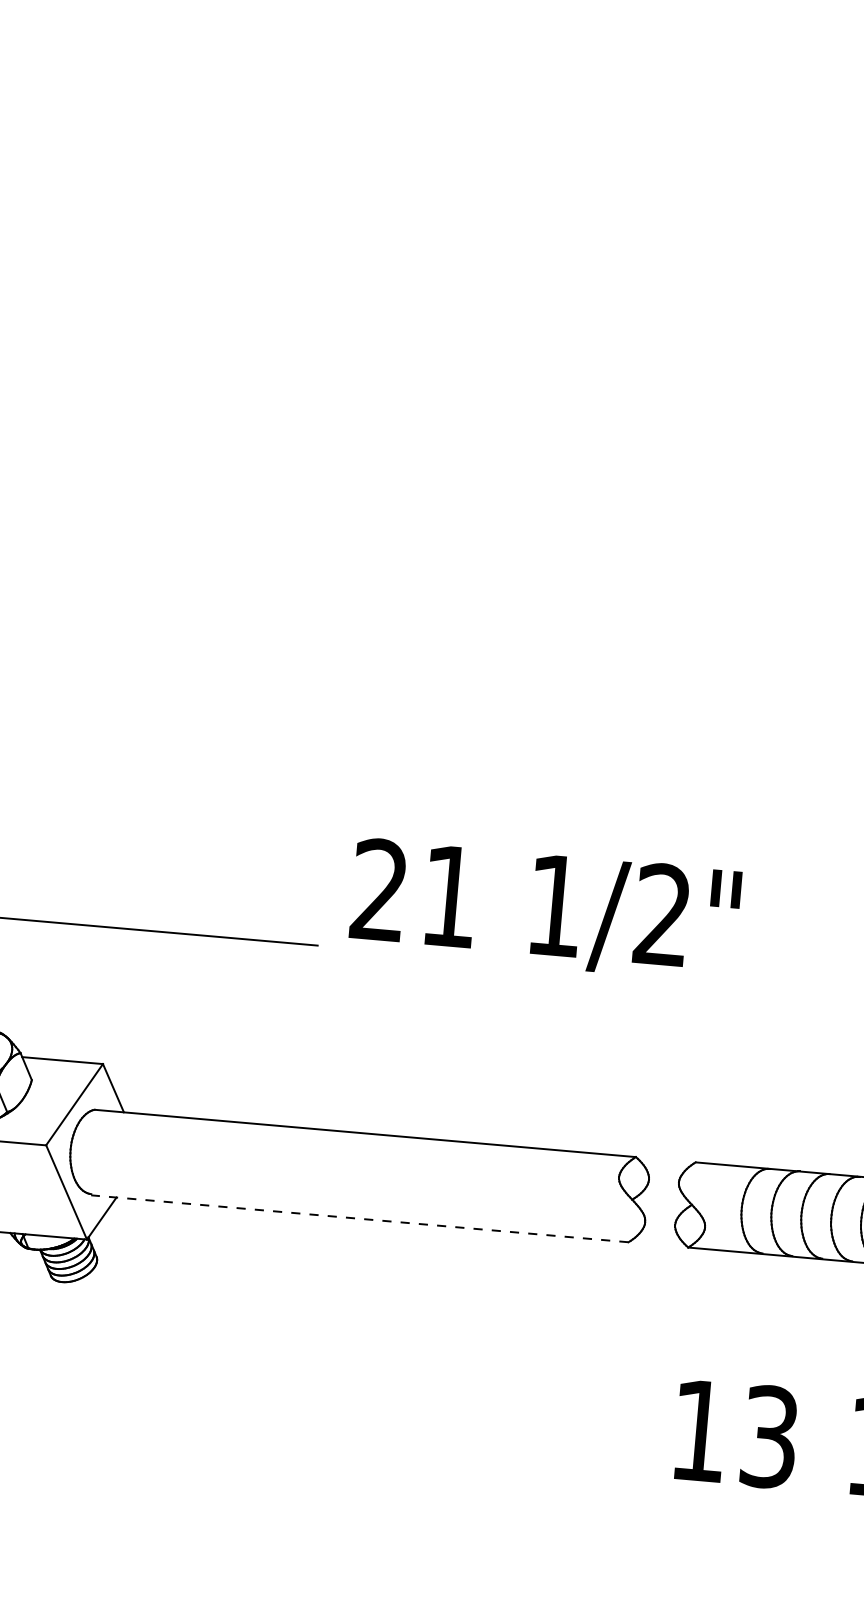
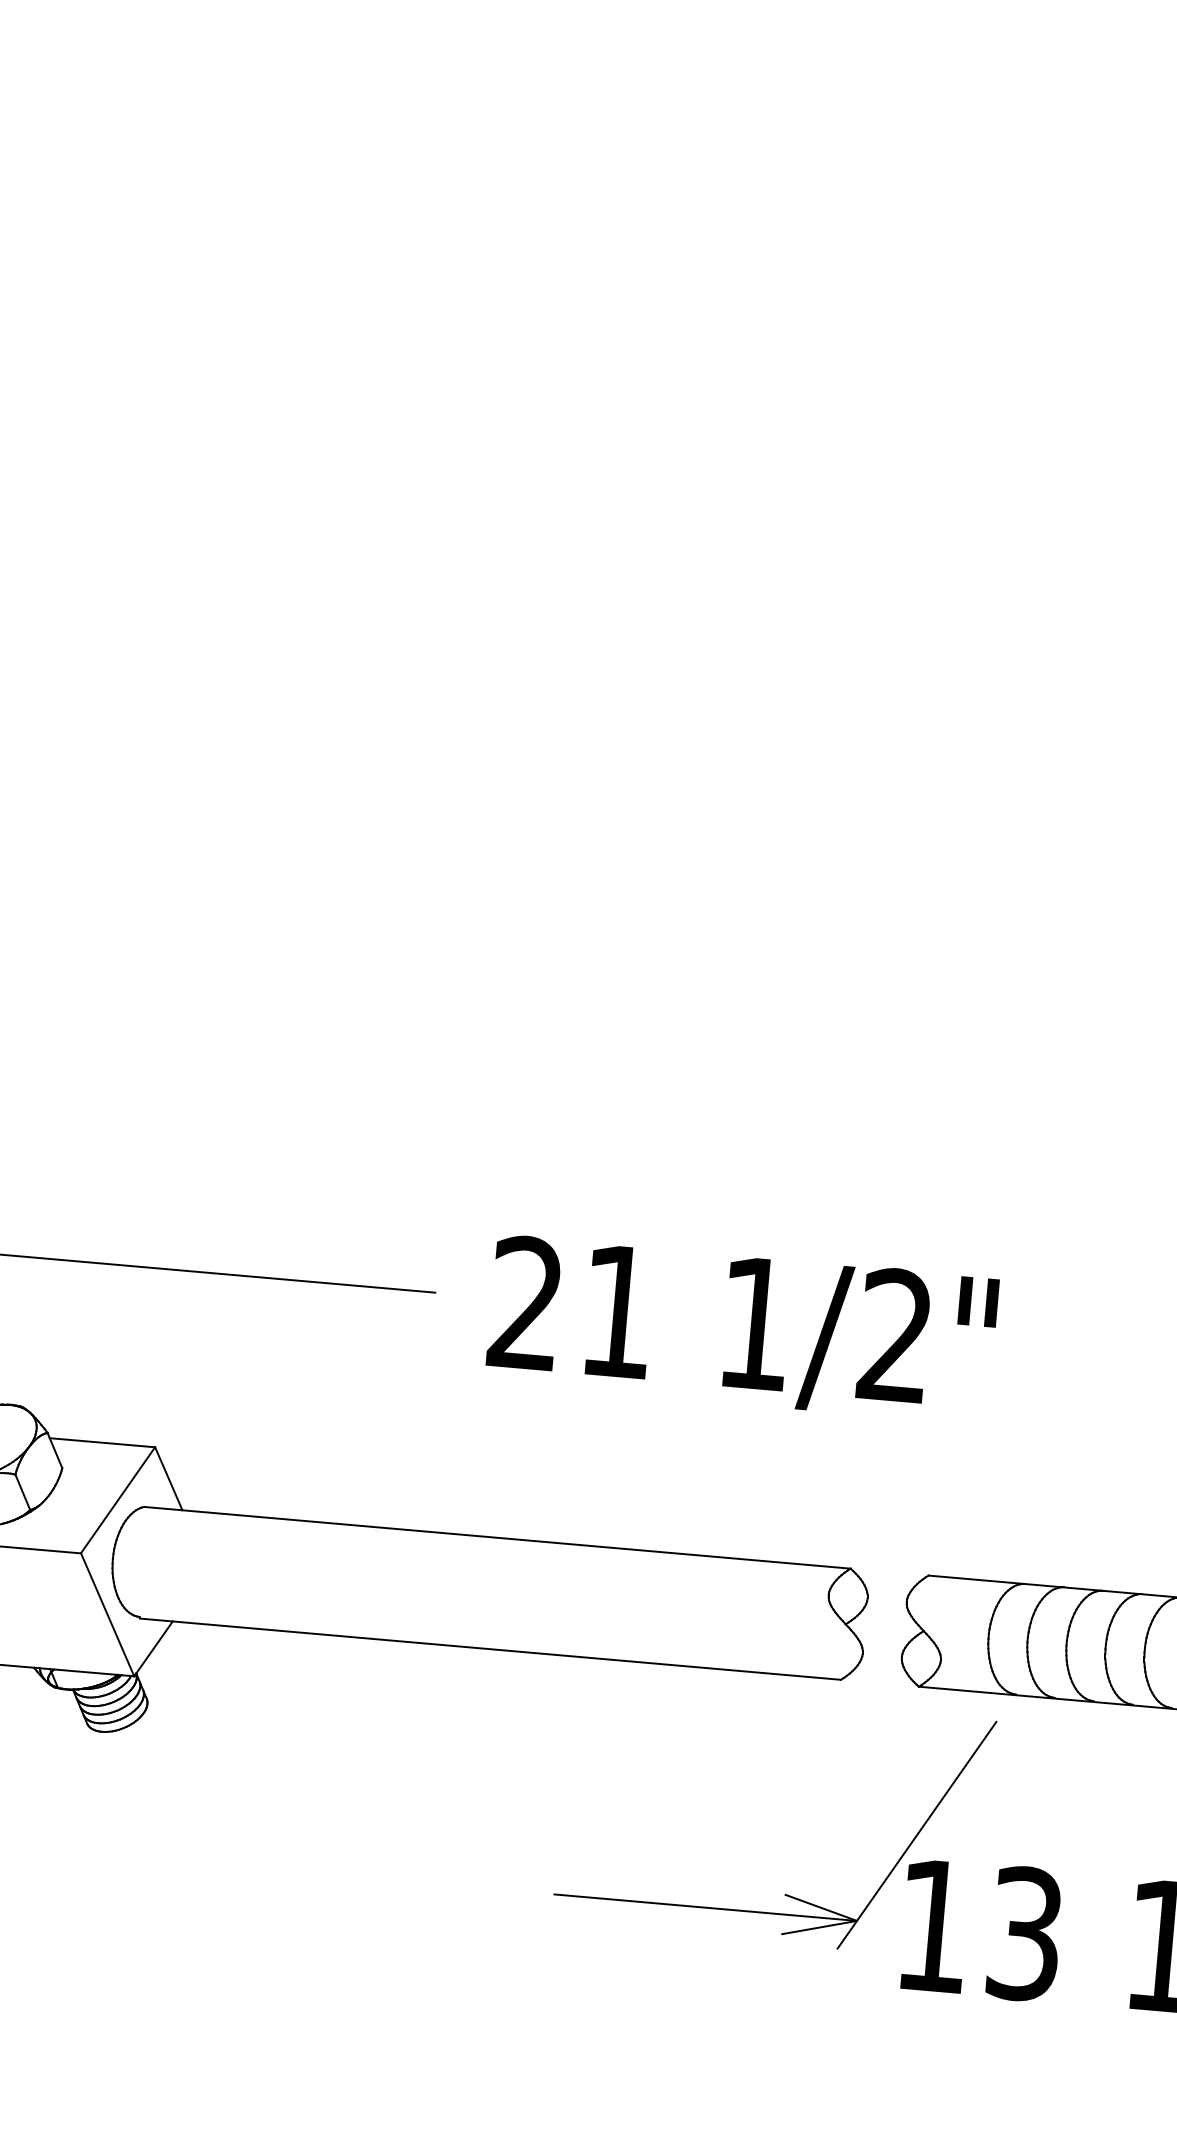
text: (545, 904) -> (742, 1322), moved
line: (359, 1219) -> (490, 1649), dashed -> solid
part: (586, 1406) -> (785, 1893), added

